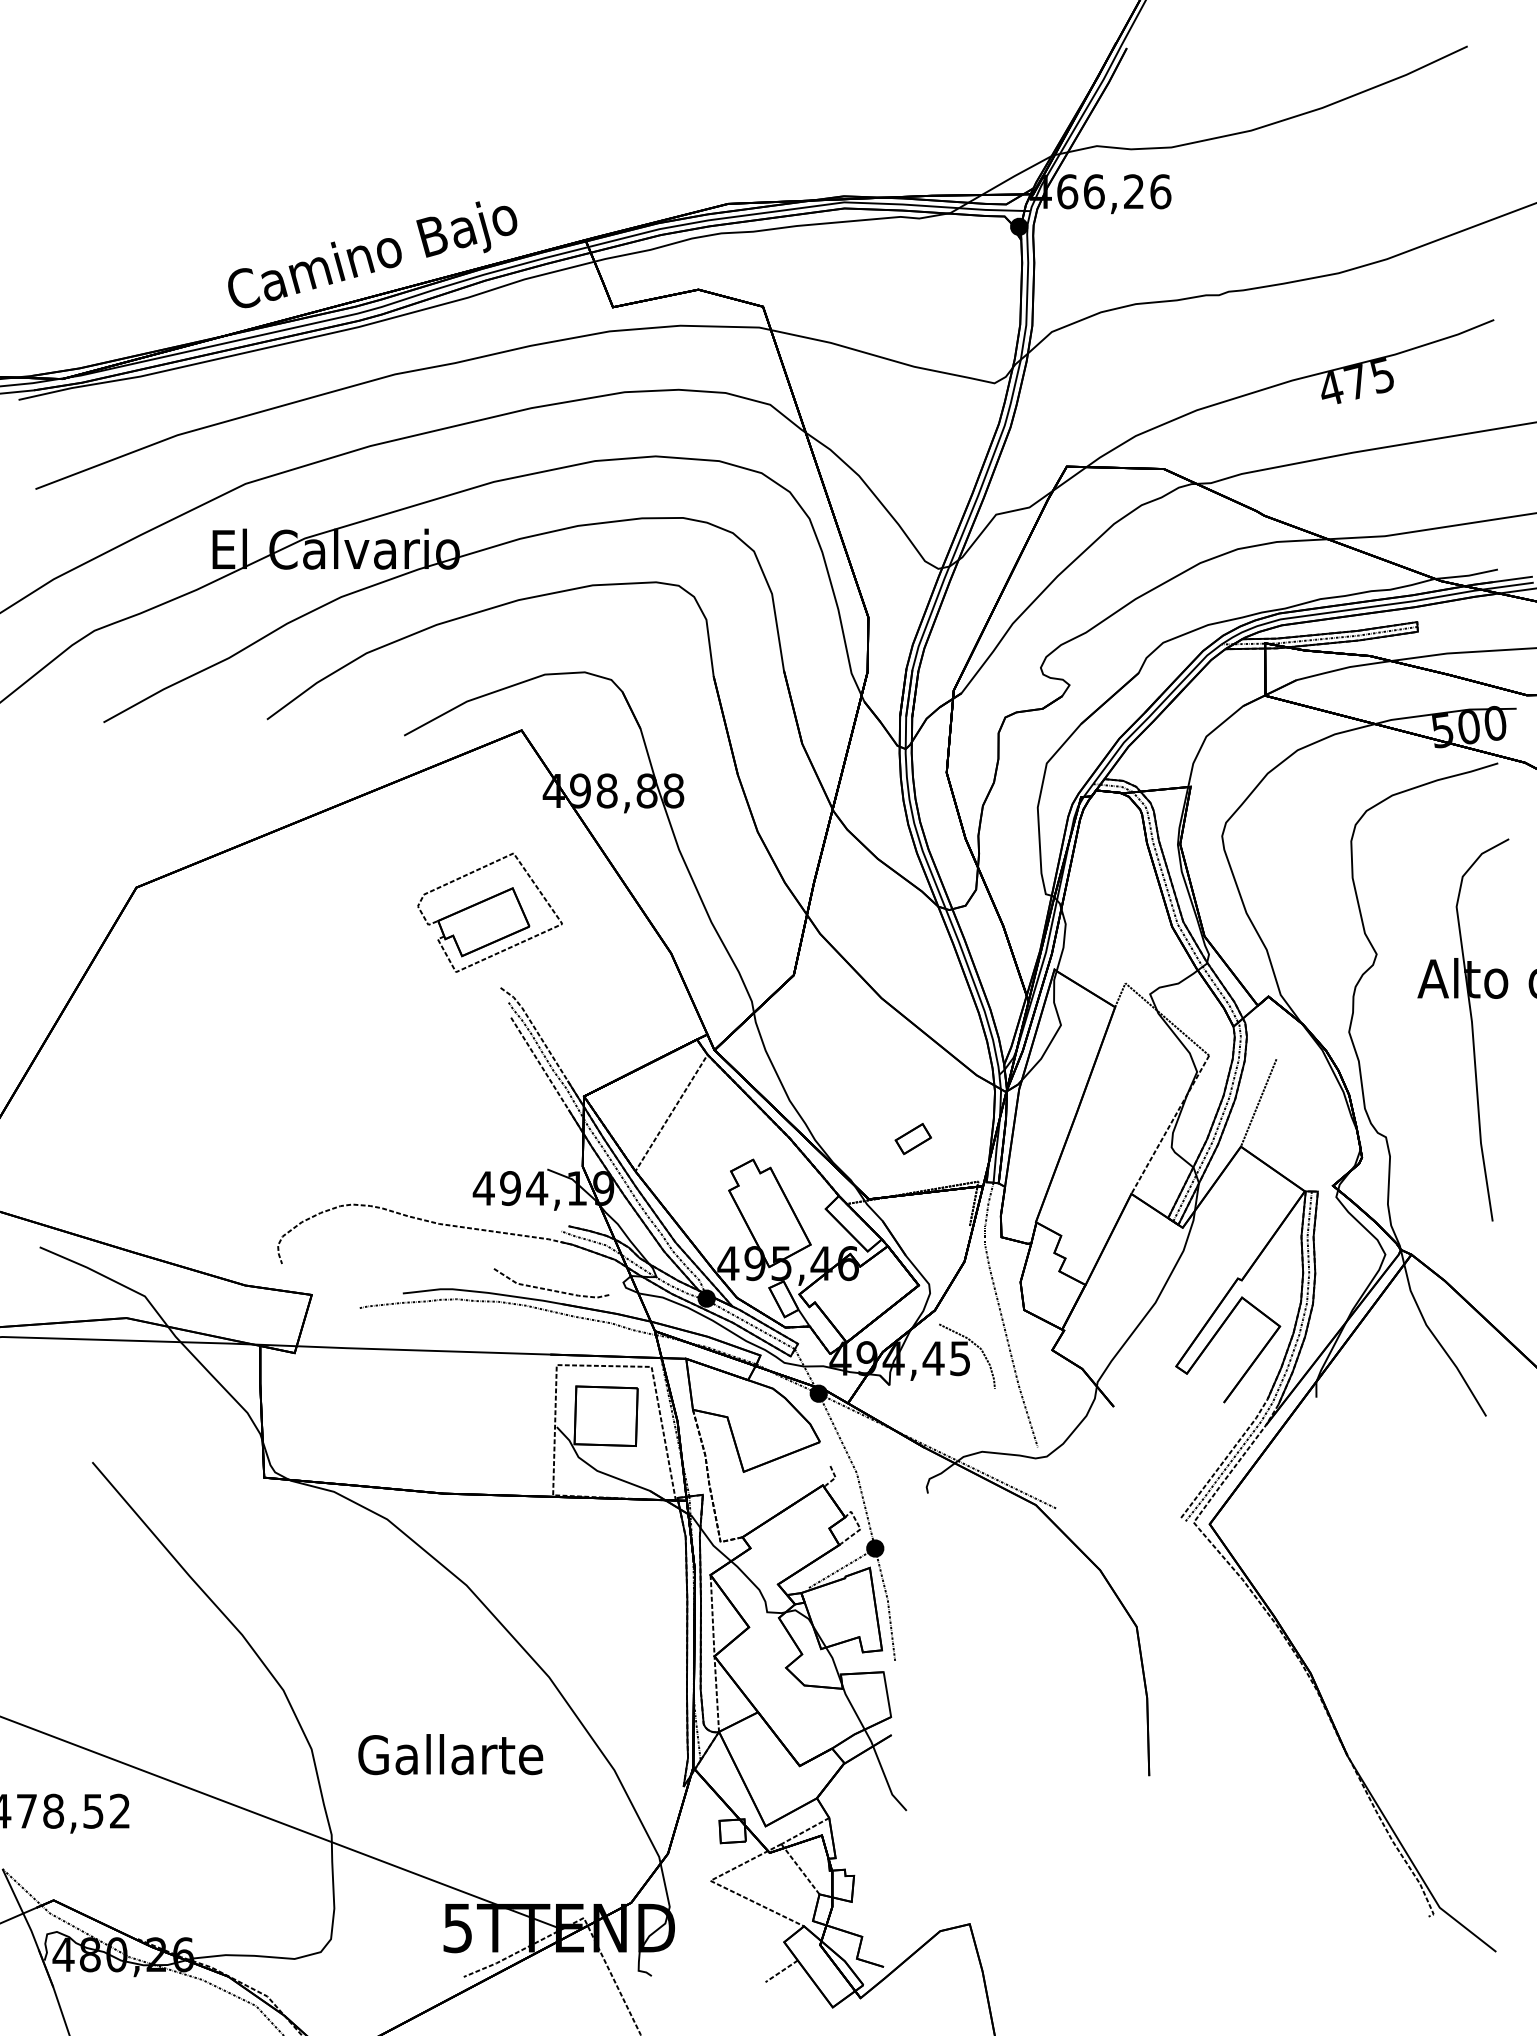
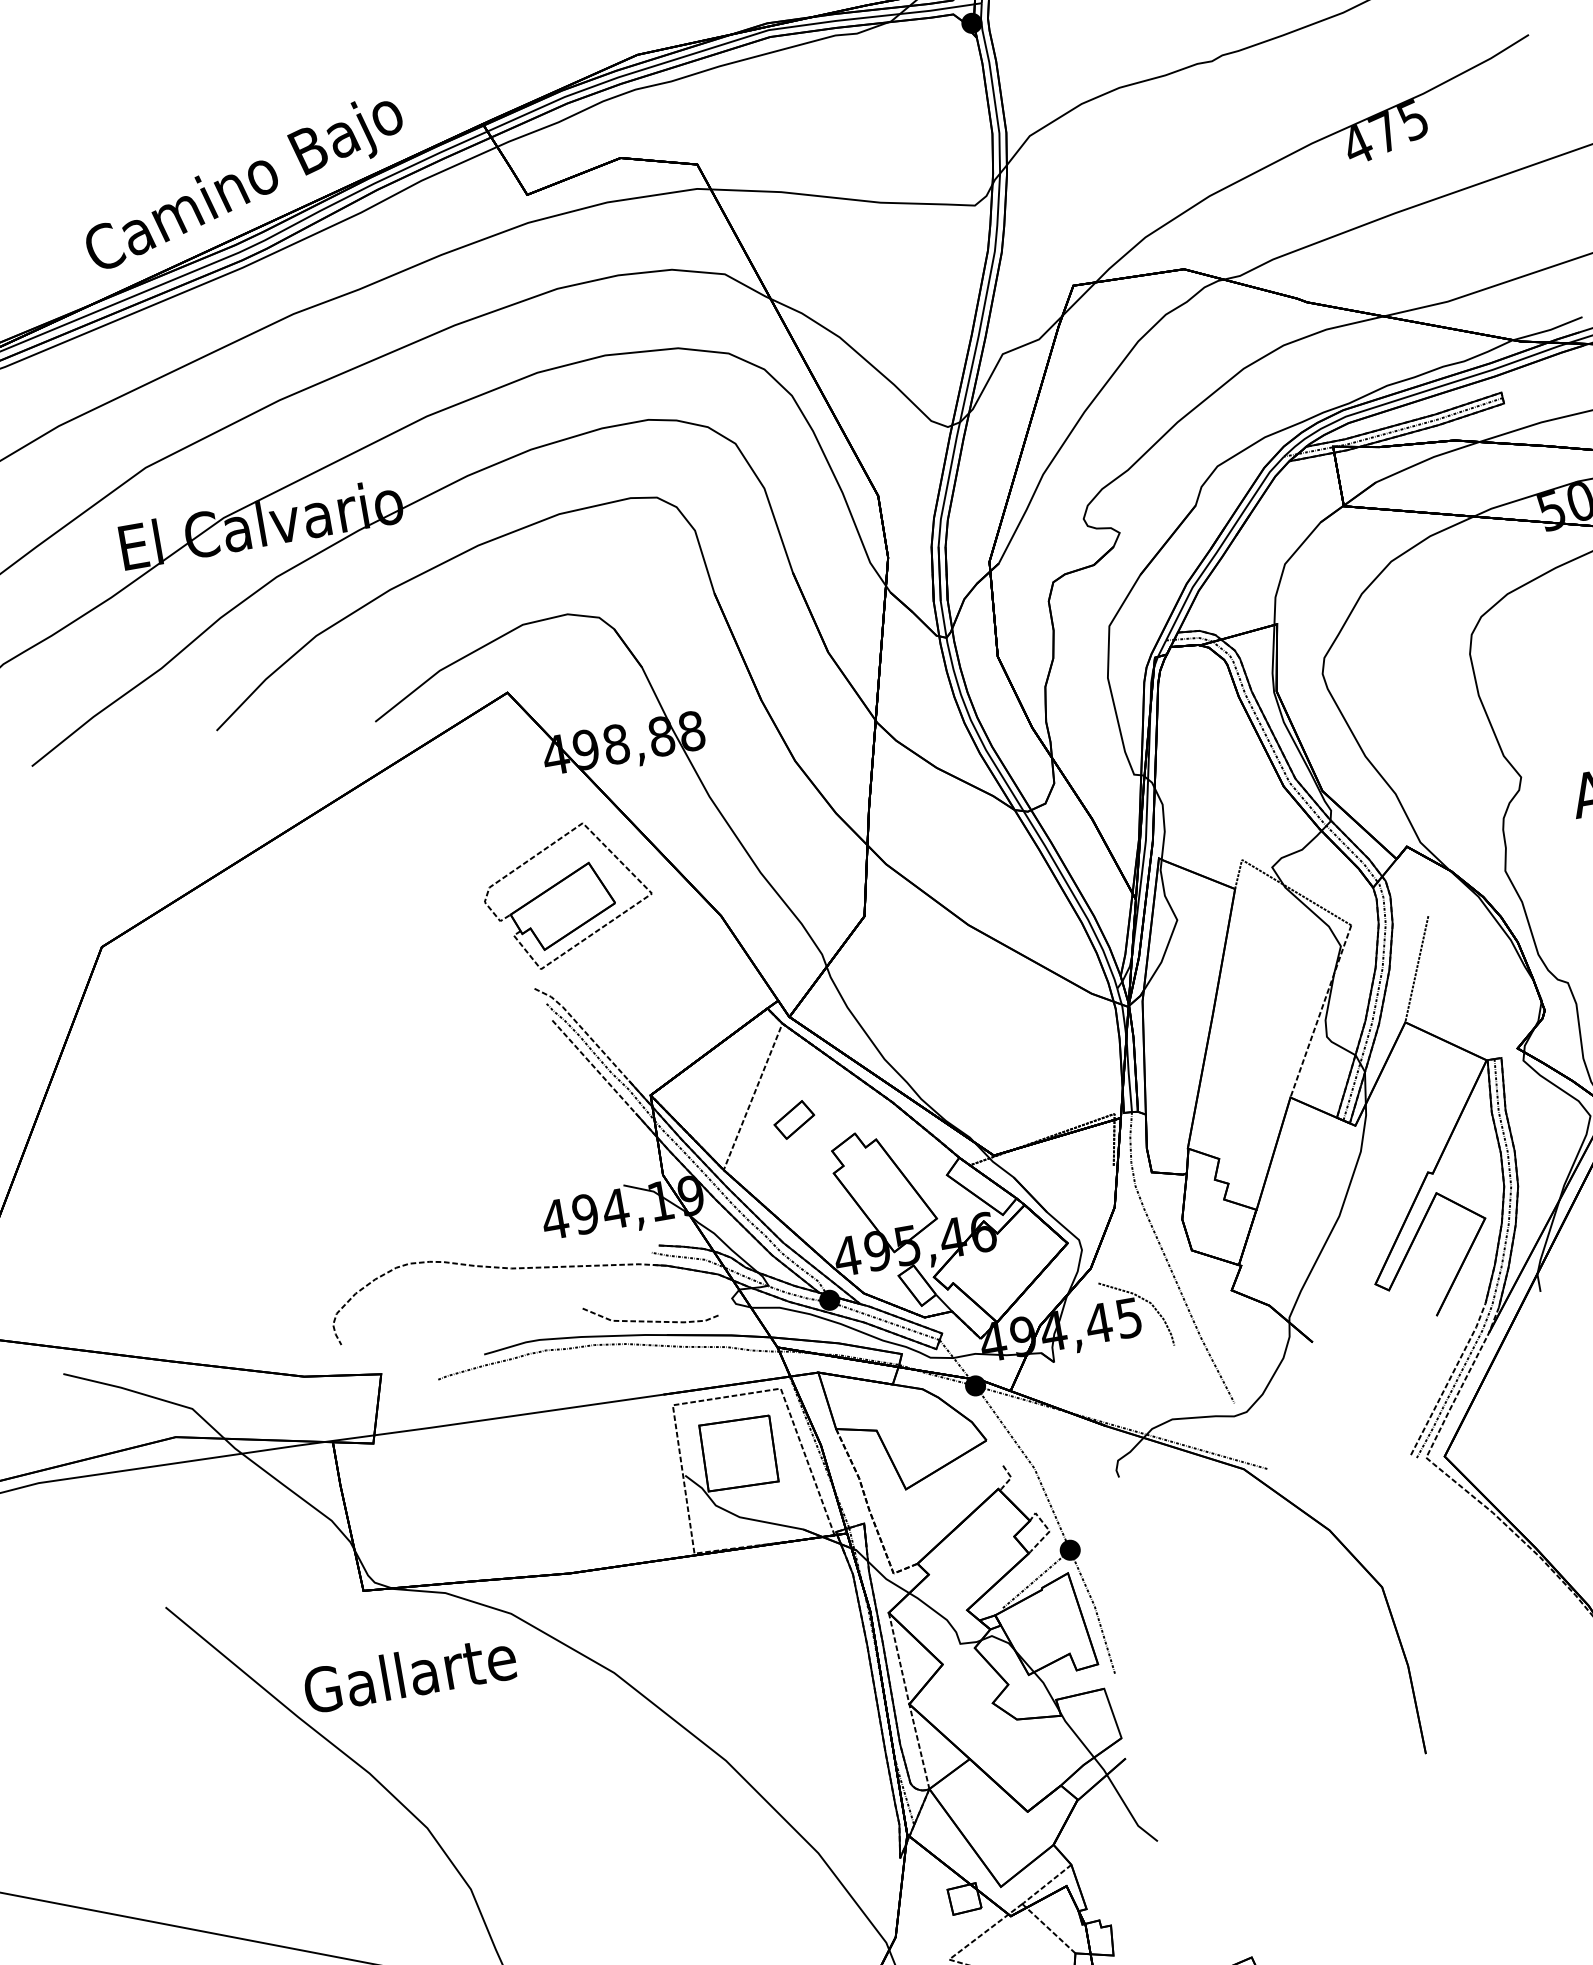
part: (489, 912) -> (567, 894), moved
part: (912, 1139) -> (793, 1120), moved
text: (450, 1754) -> (409, 1673), moved

